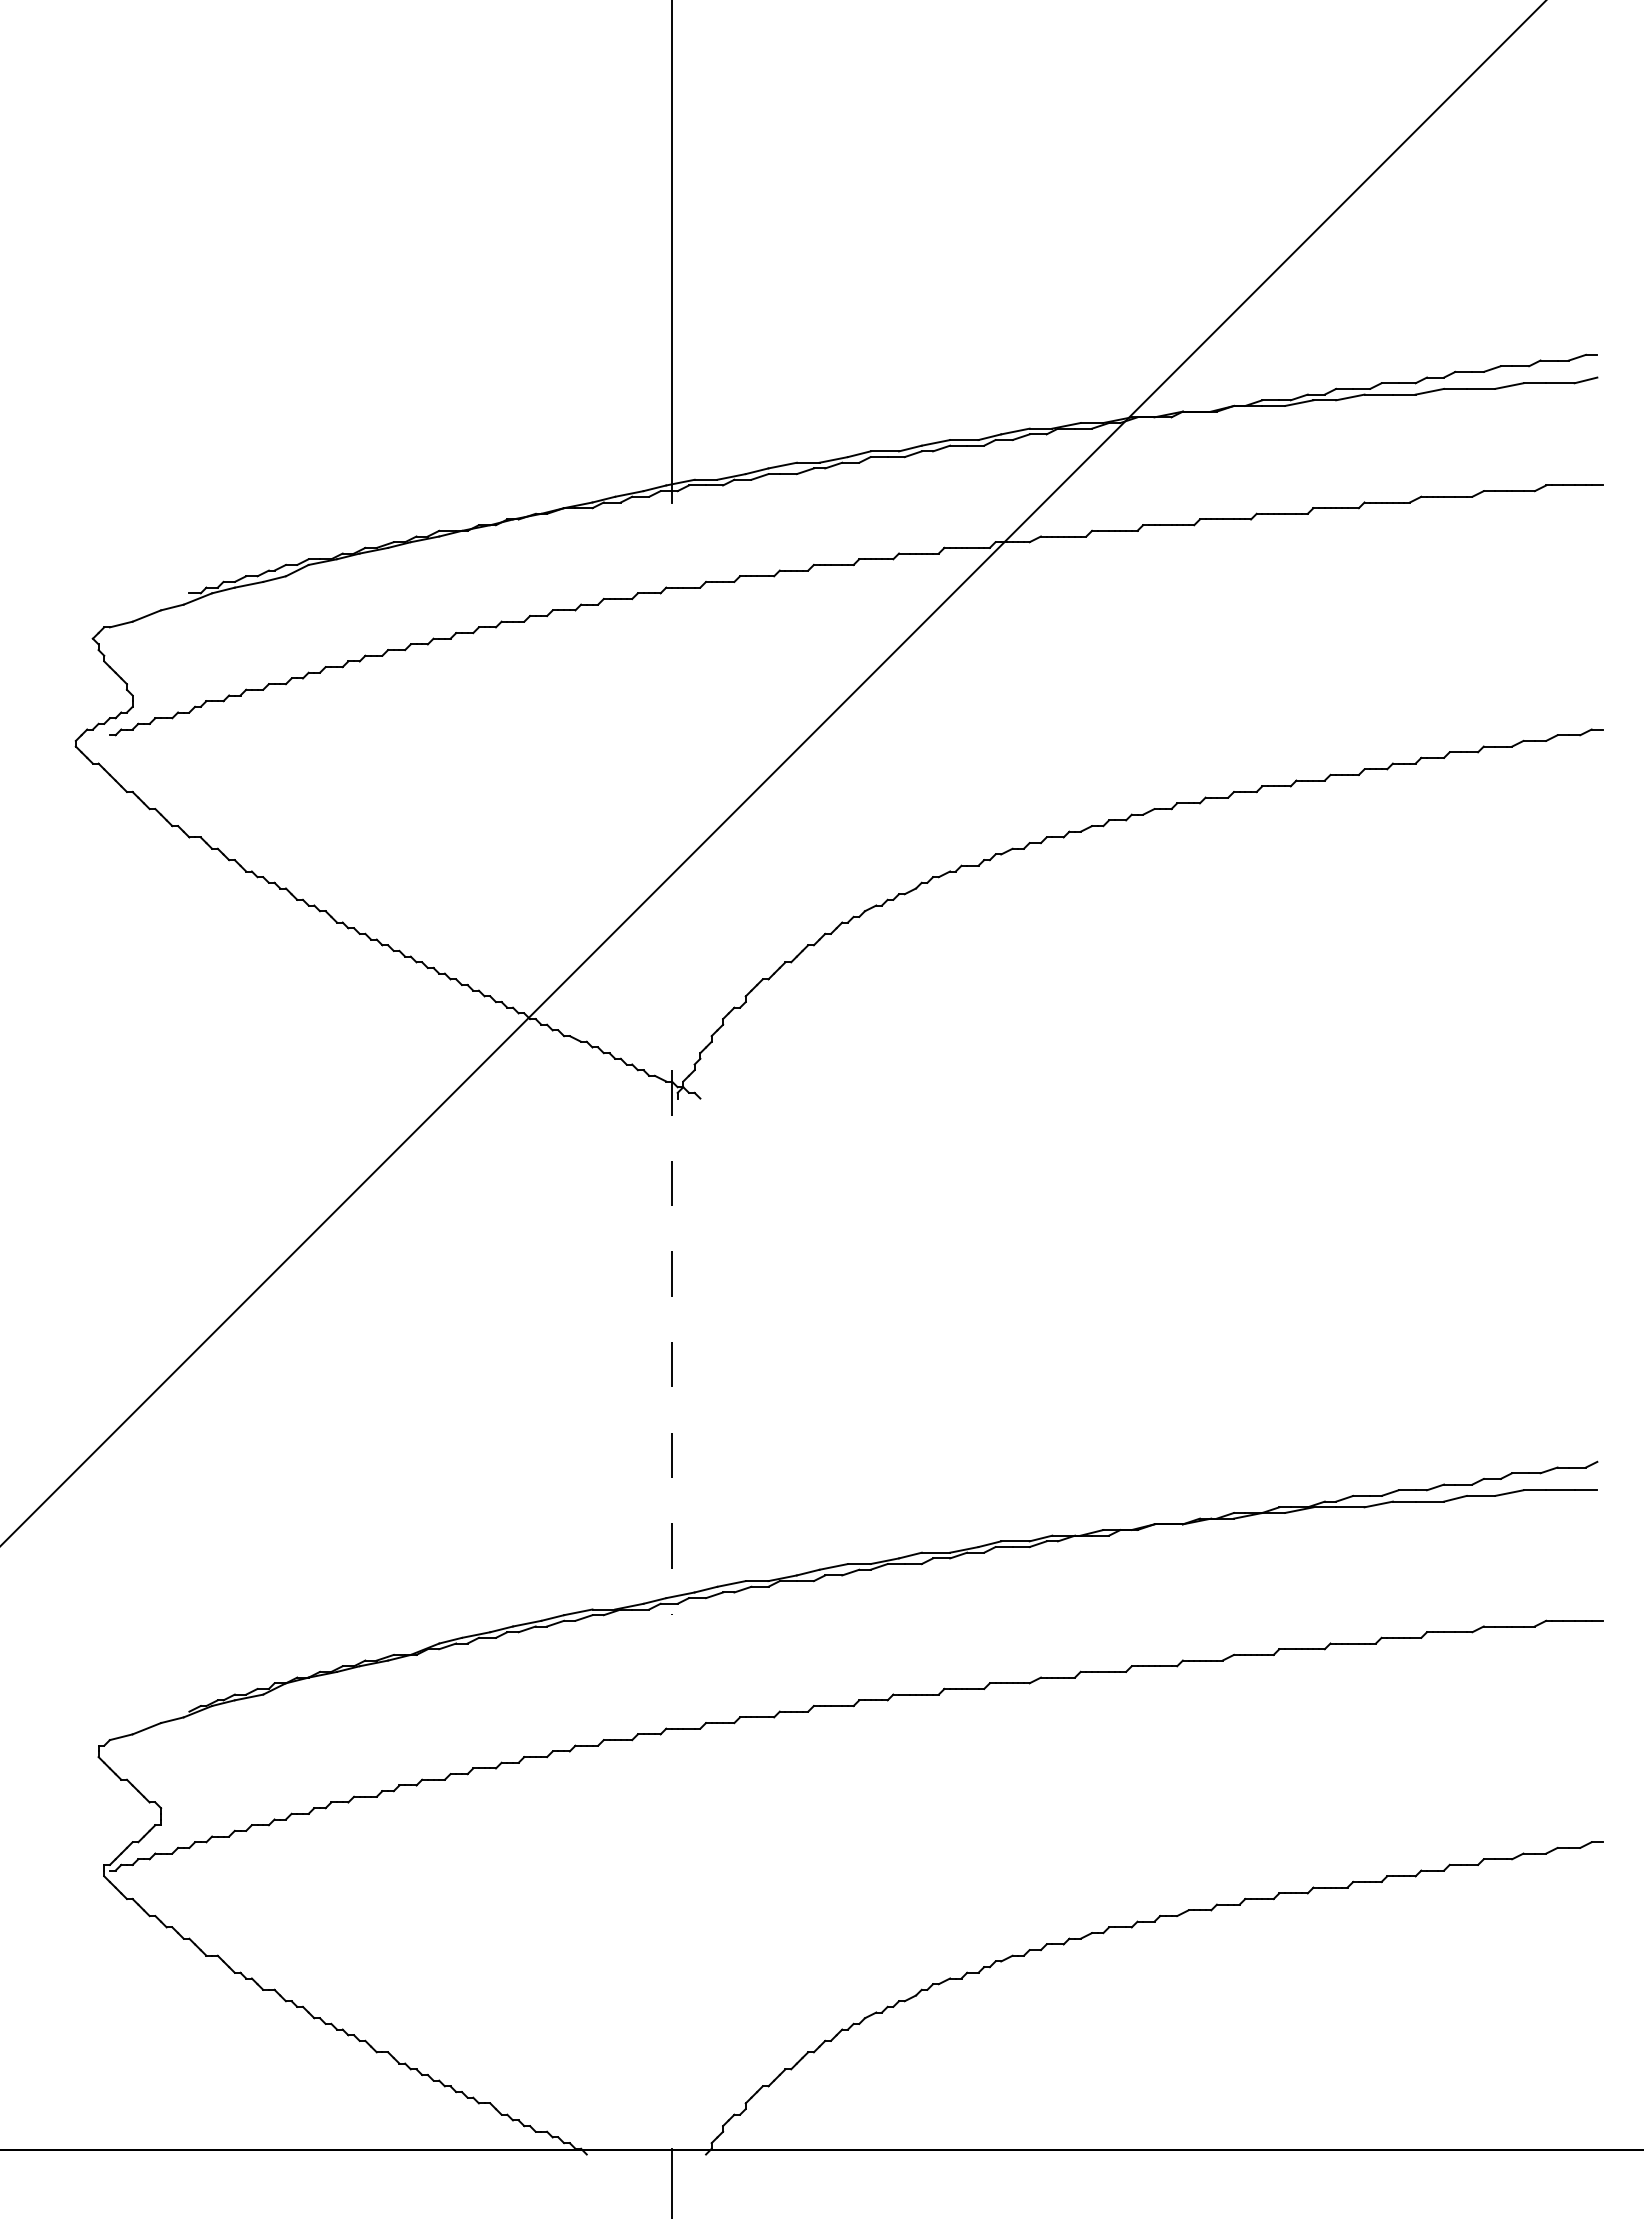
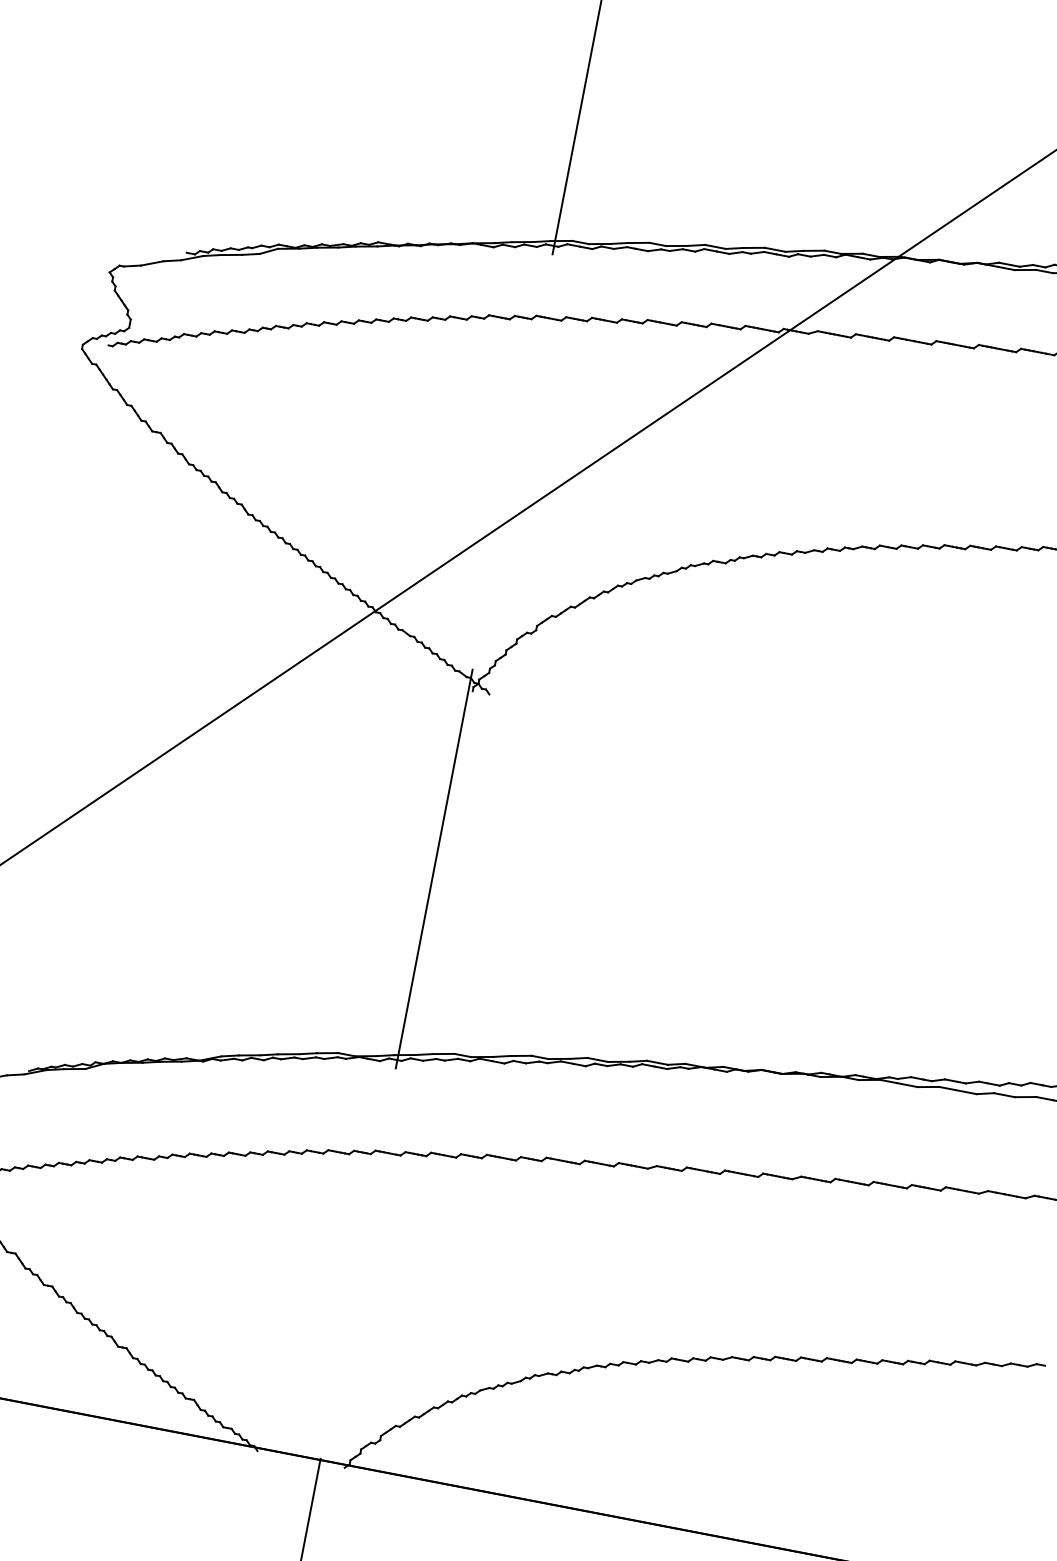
line: (671, 1343) -> (433, 869), dashed -> solid

